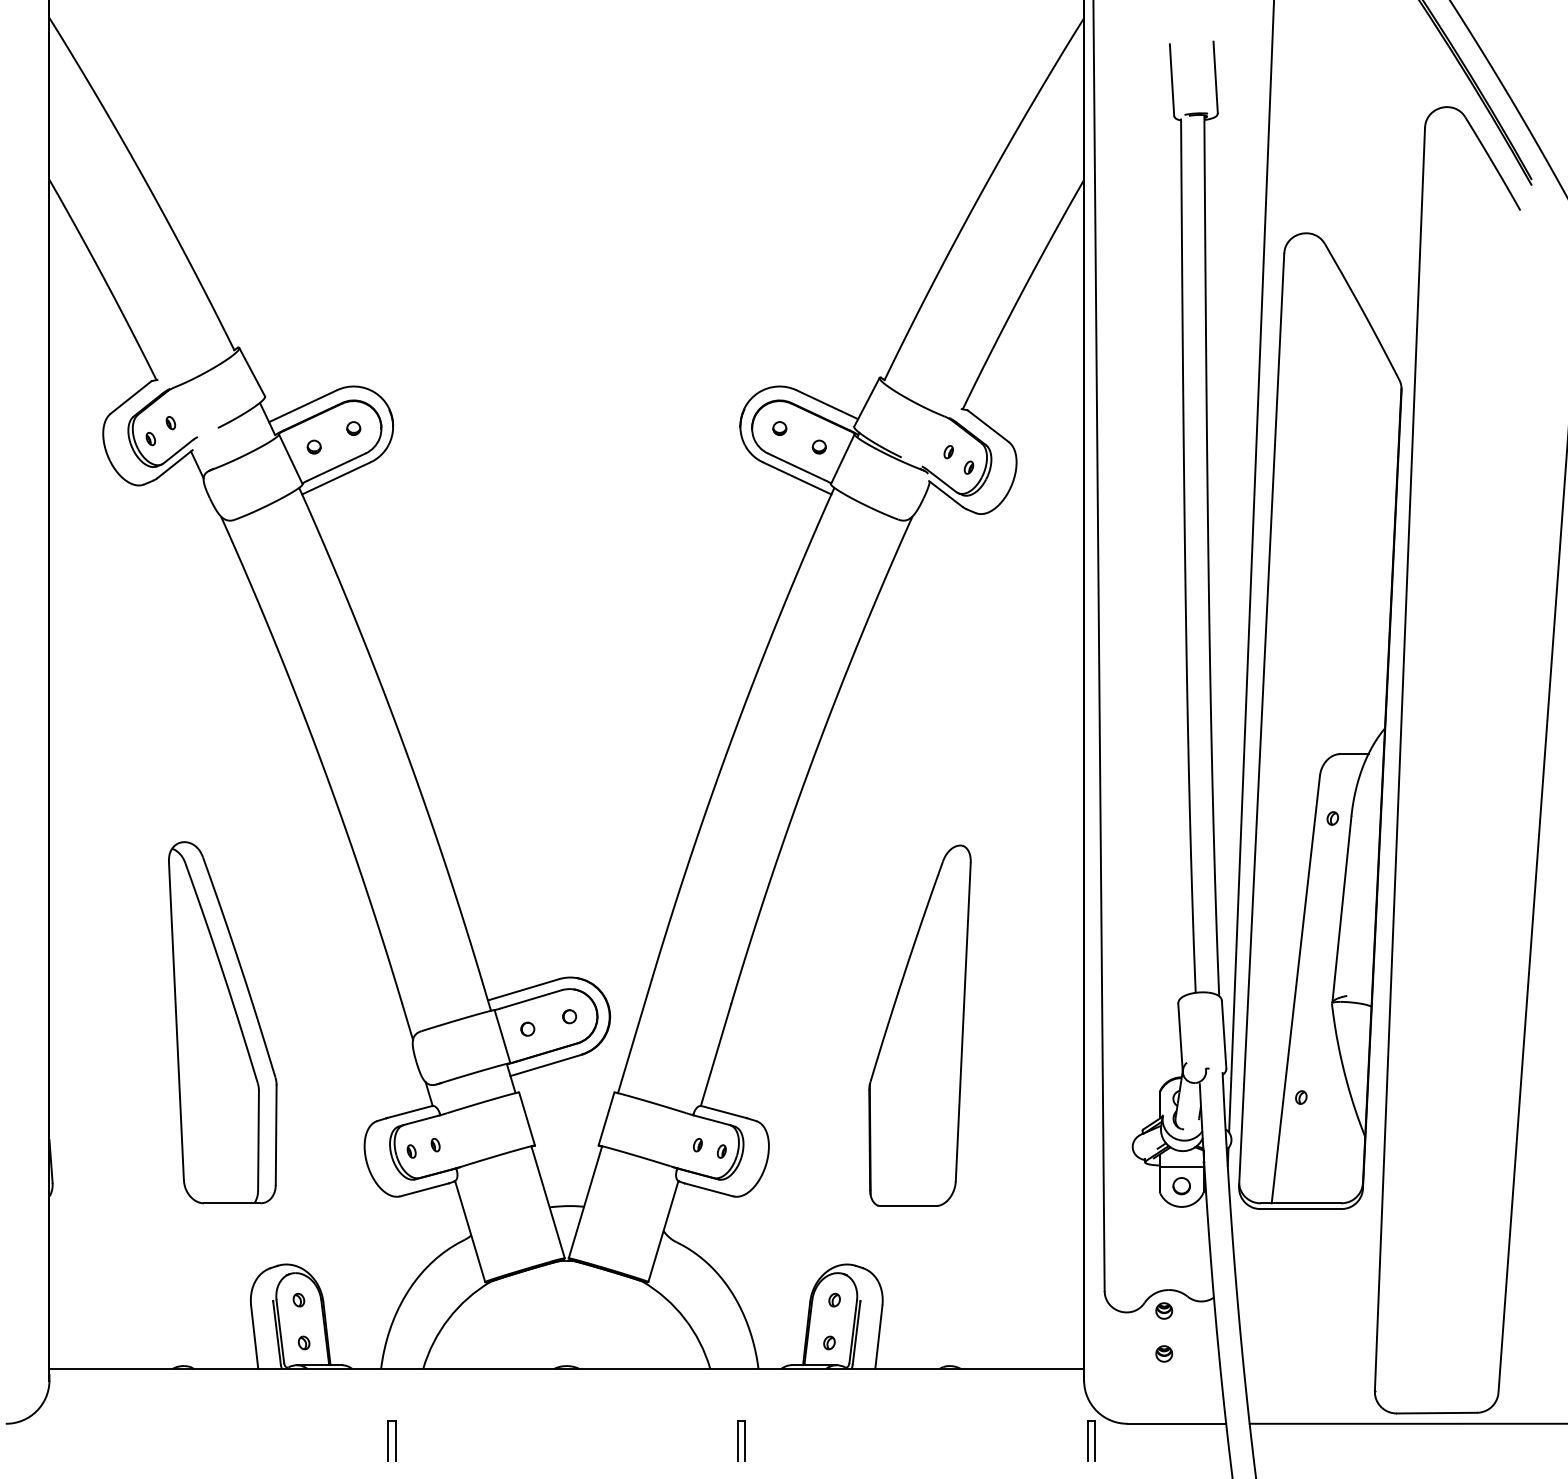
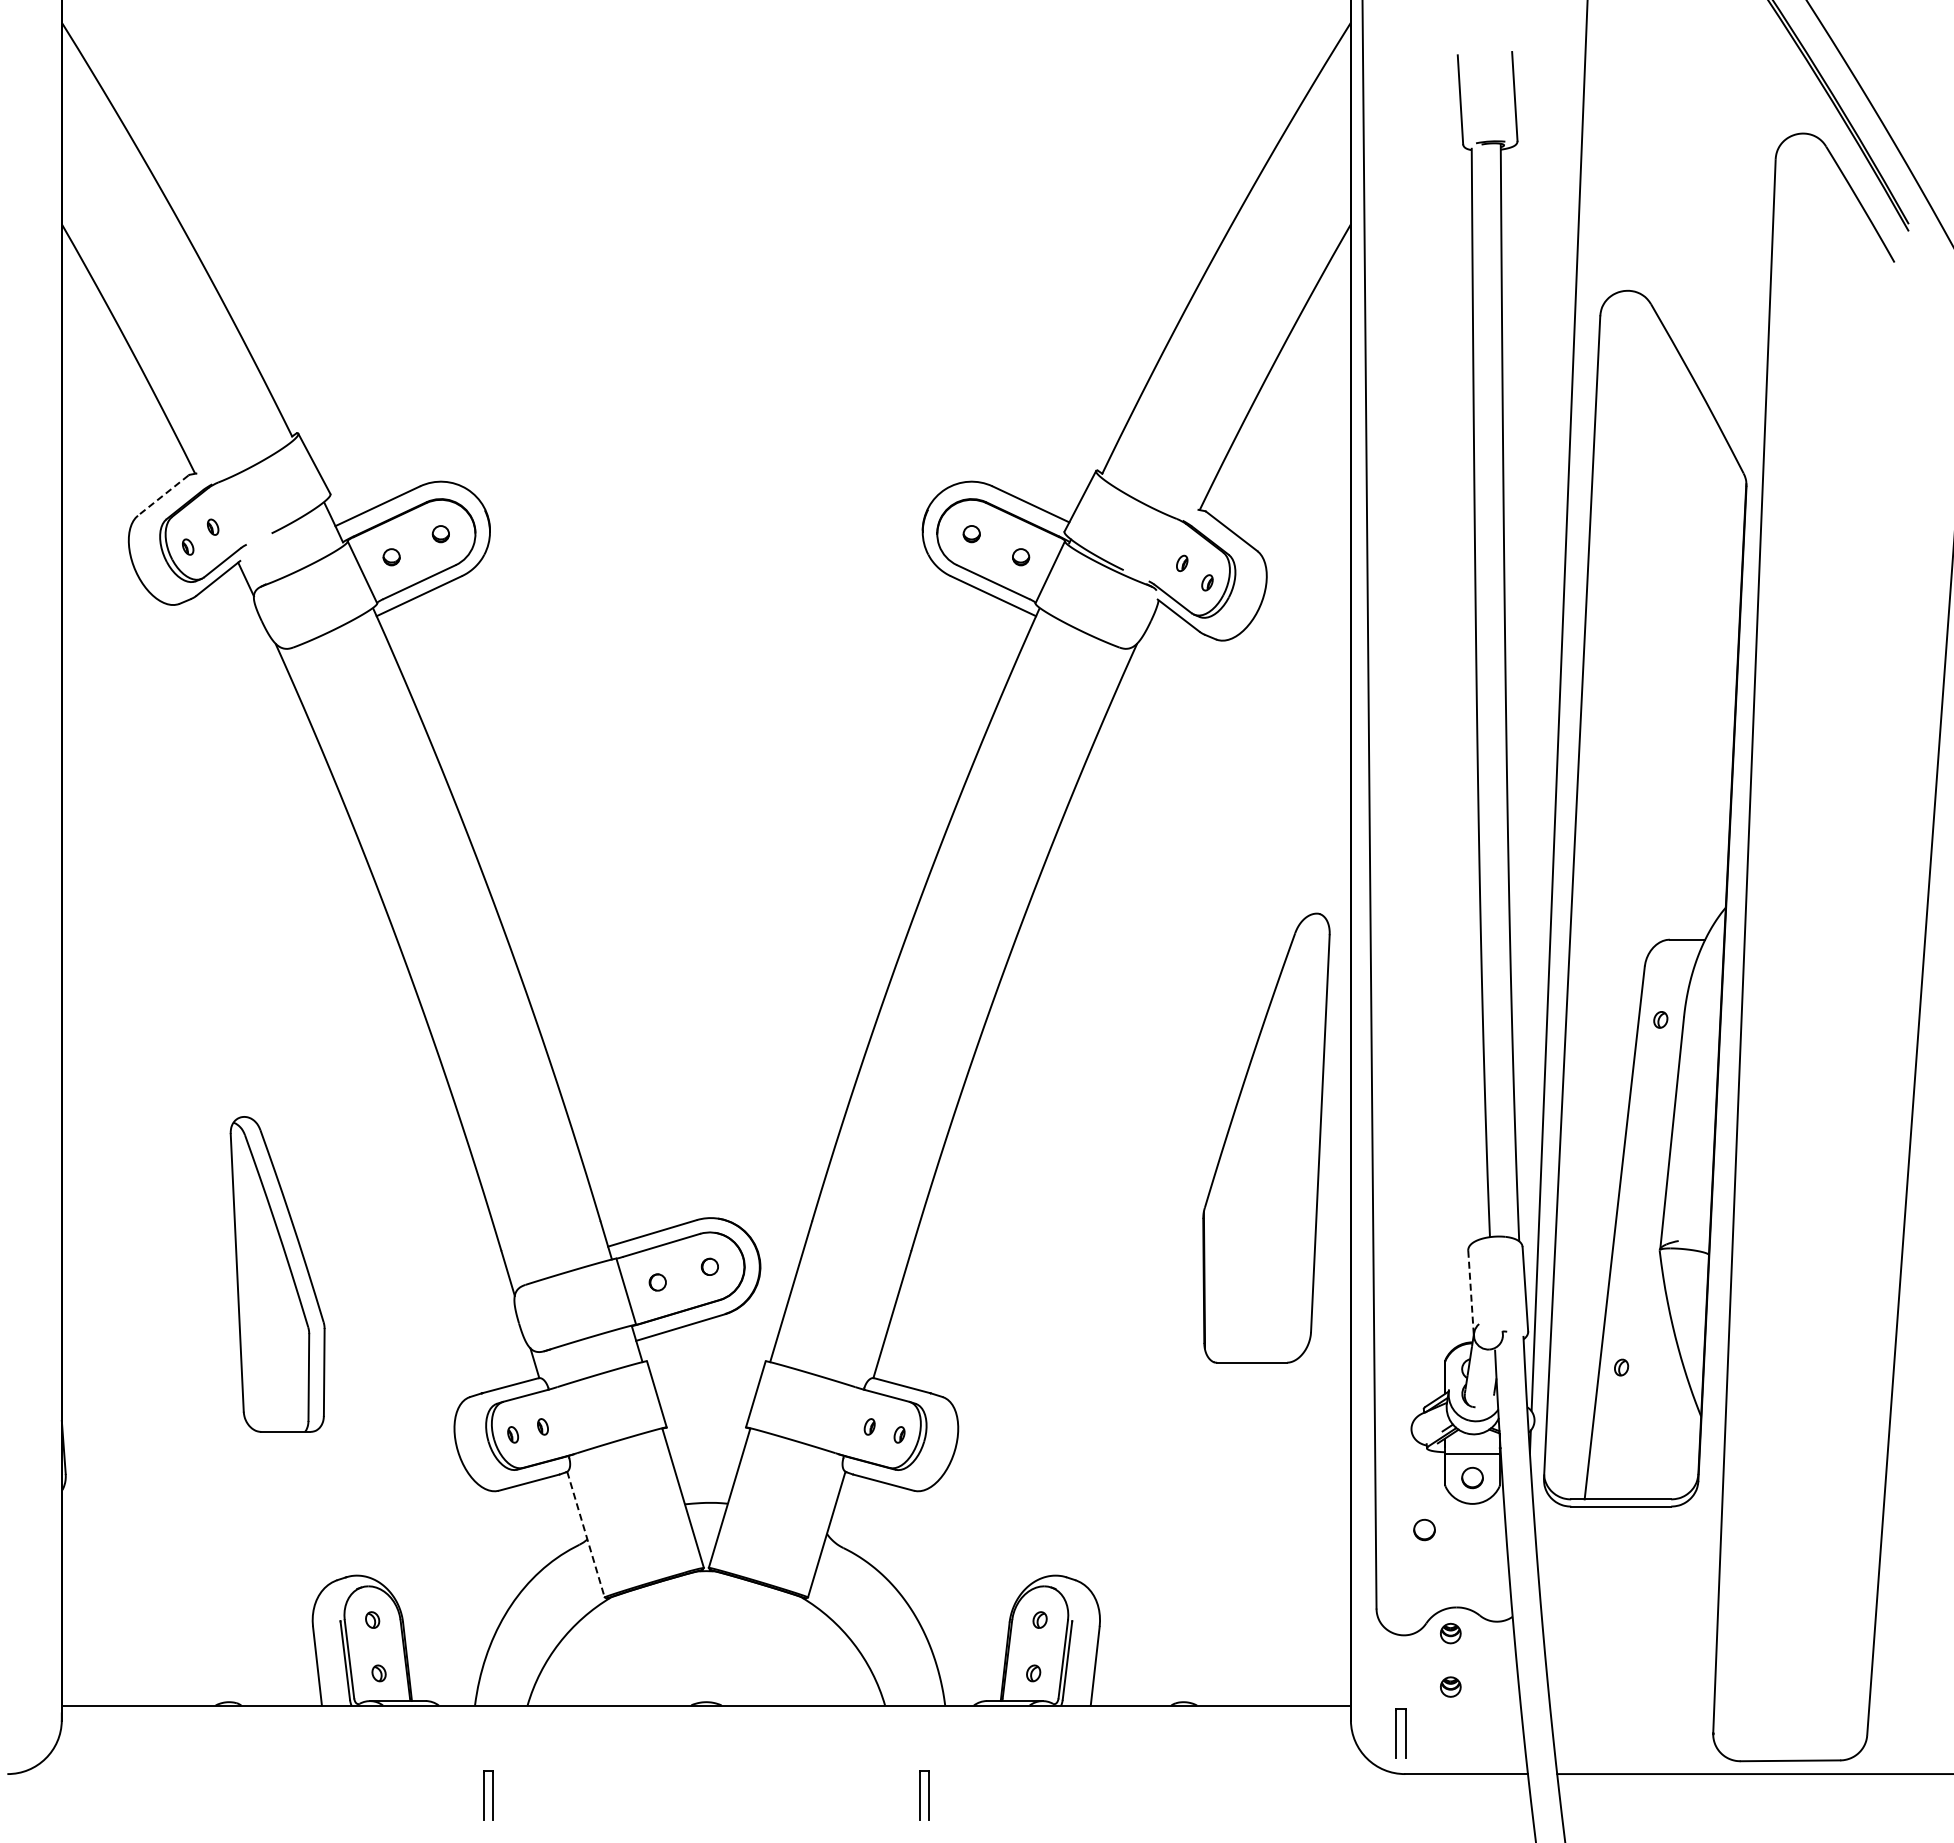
line: (130, 397) -> (162, 495), solid -> dashed
part: (222, 1022) -> (277, 1274), size x0.7
part: (920, 1025) -> (1266, 1137), moved
line: (1180, 1038) -> (1471, 1293), solid -> dashed
part: (1143, 1227) -> (1424, 1529), added
line: (469, 1231) -> (585, 1534), solid -> dashed
part: (1090, 1440) -> (1400, 1733), moved

